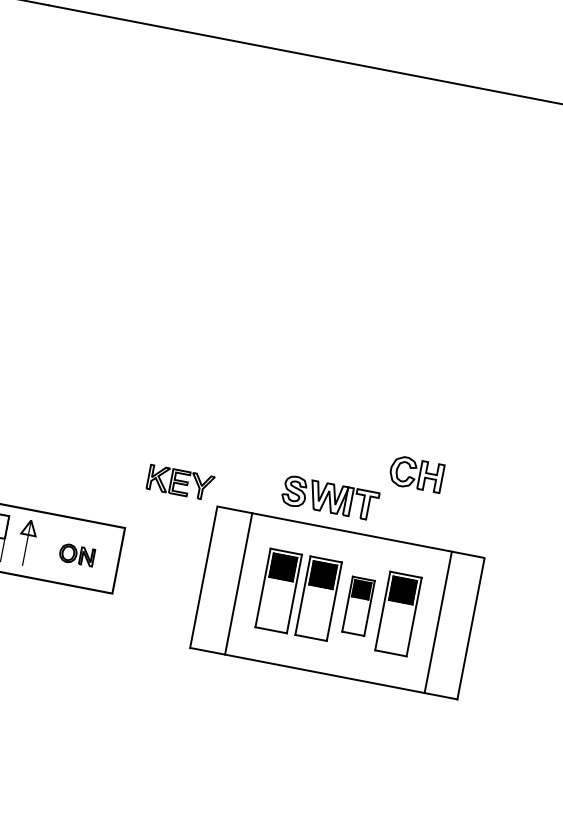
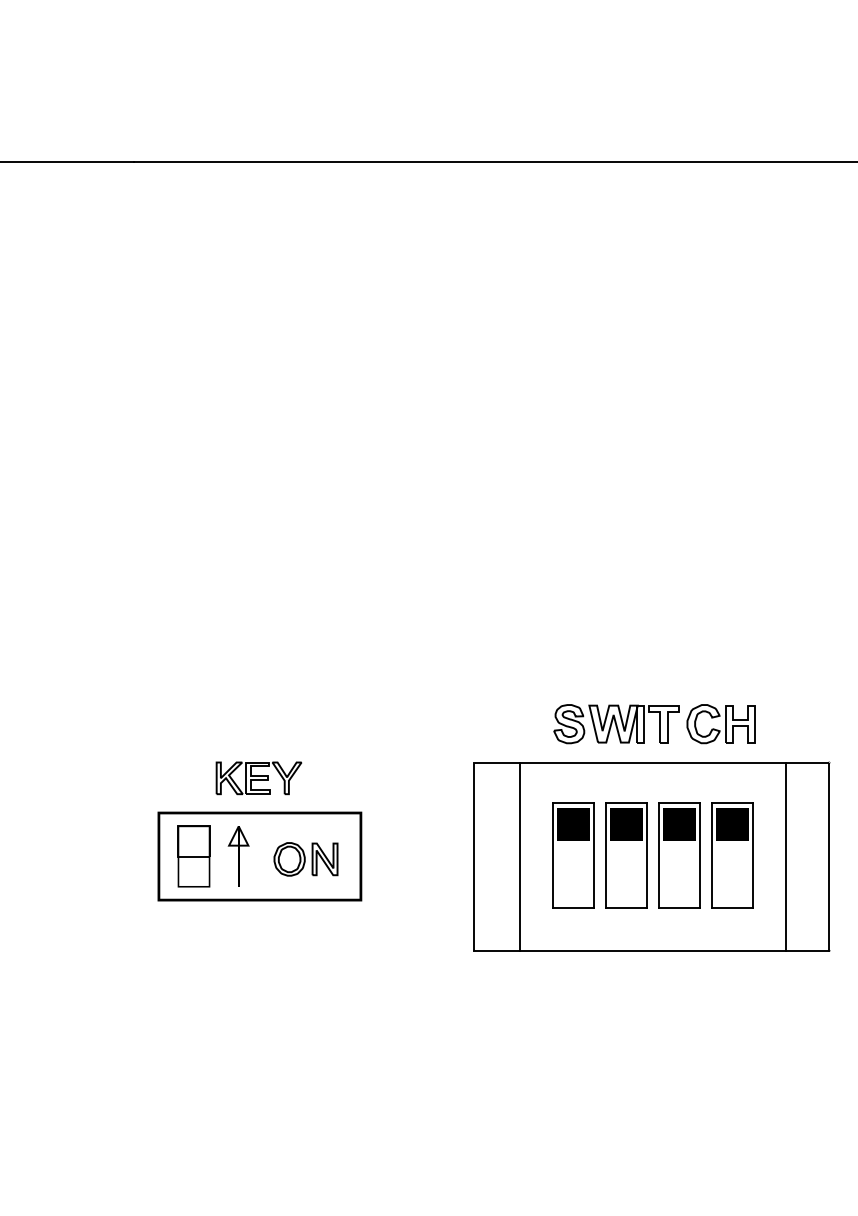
part: (415, 474) -> (720, 724), moved
part: (180, 482) -> (258, 778), moved
part: (76, 555) -> (305, 859), size x1.43
part: (358, 606) -> (679, 855), size x1.43

